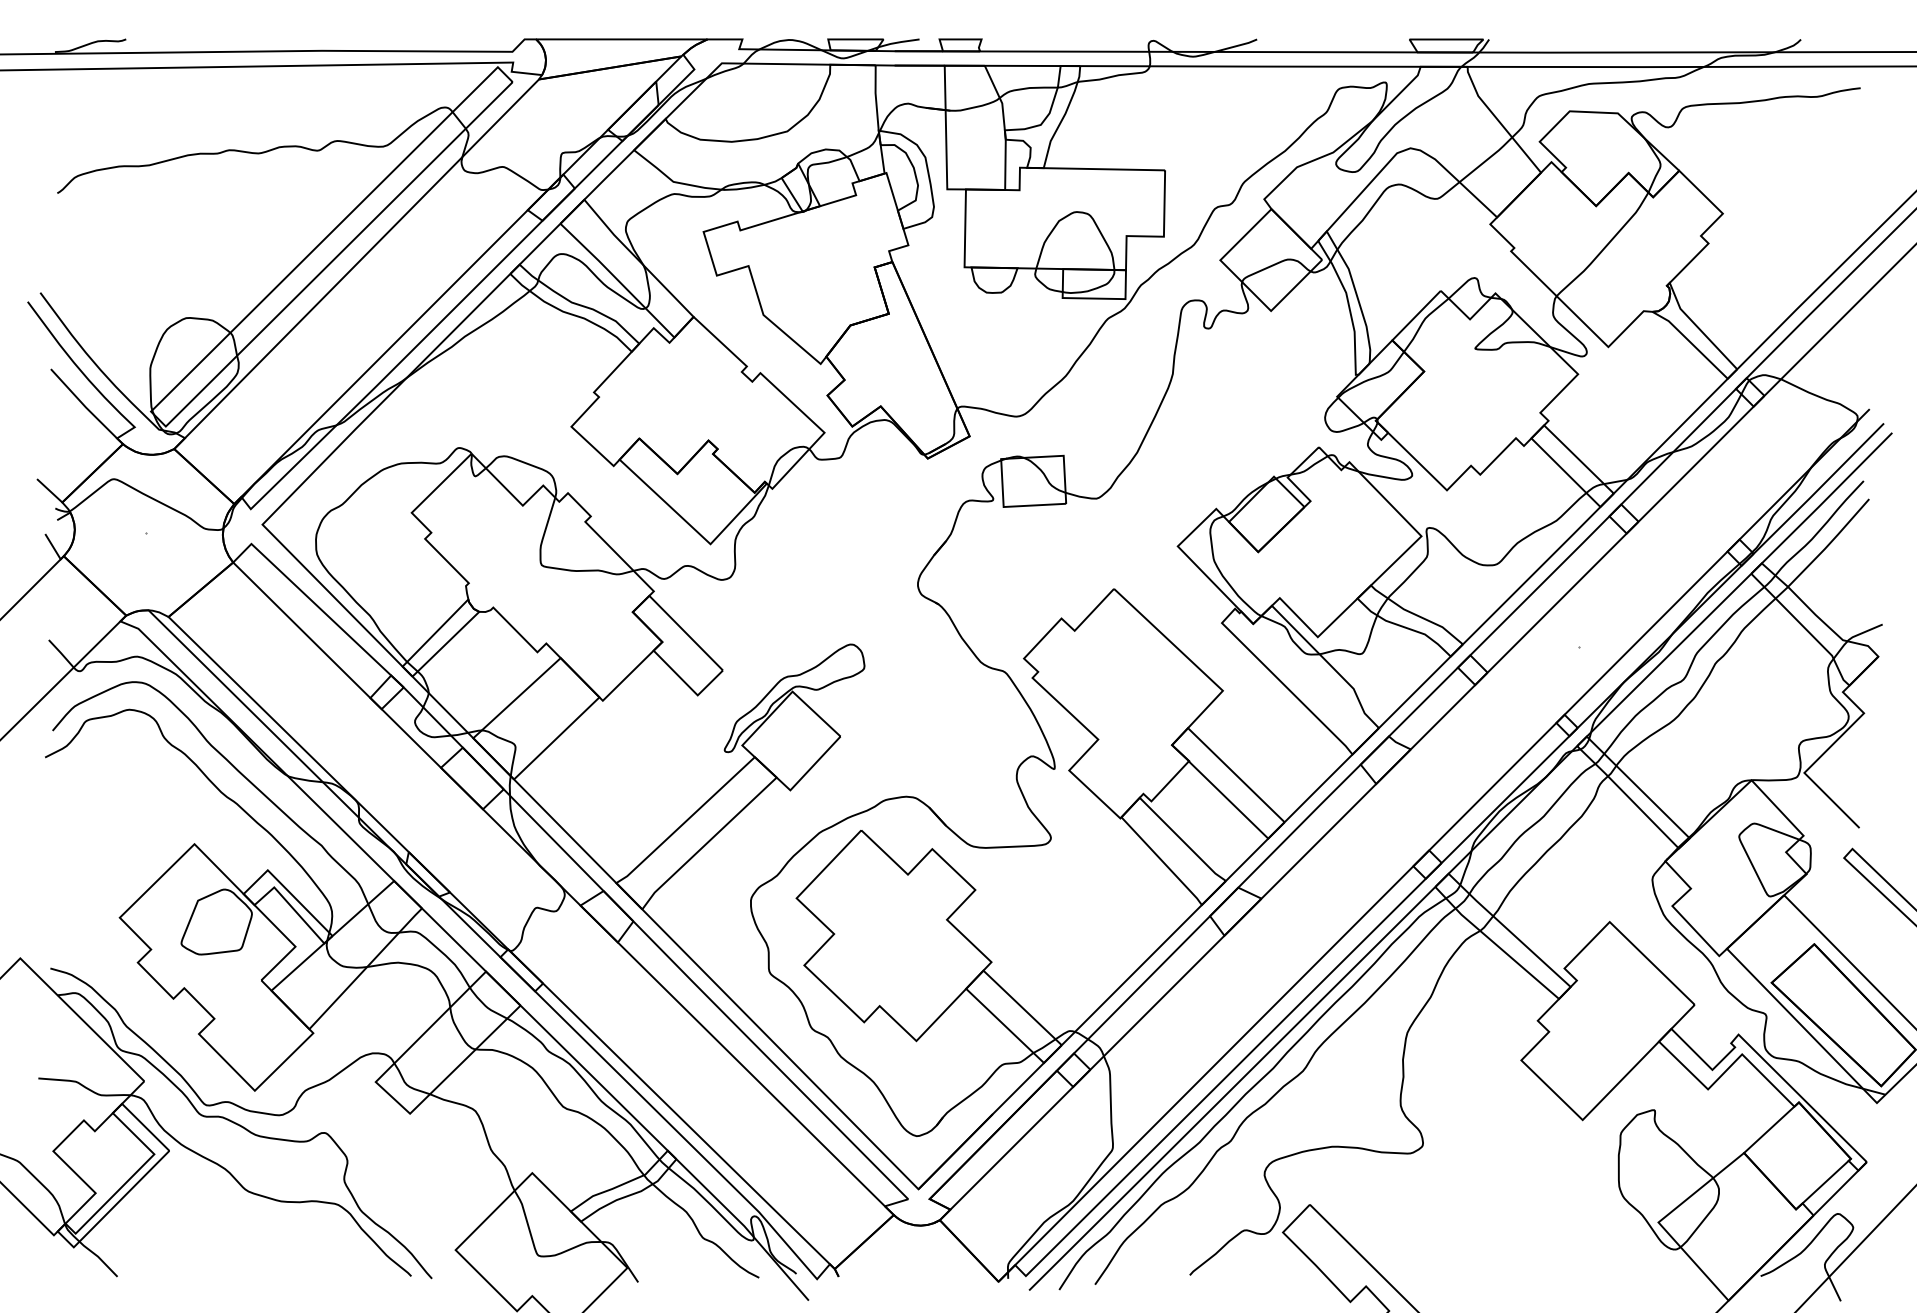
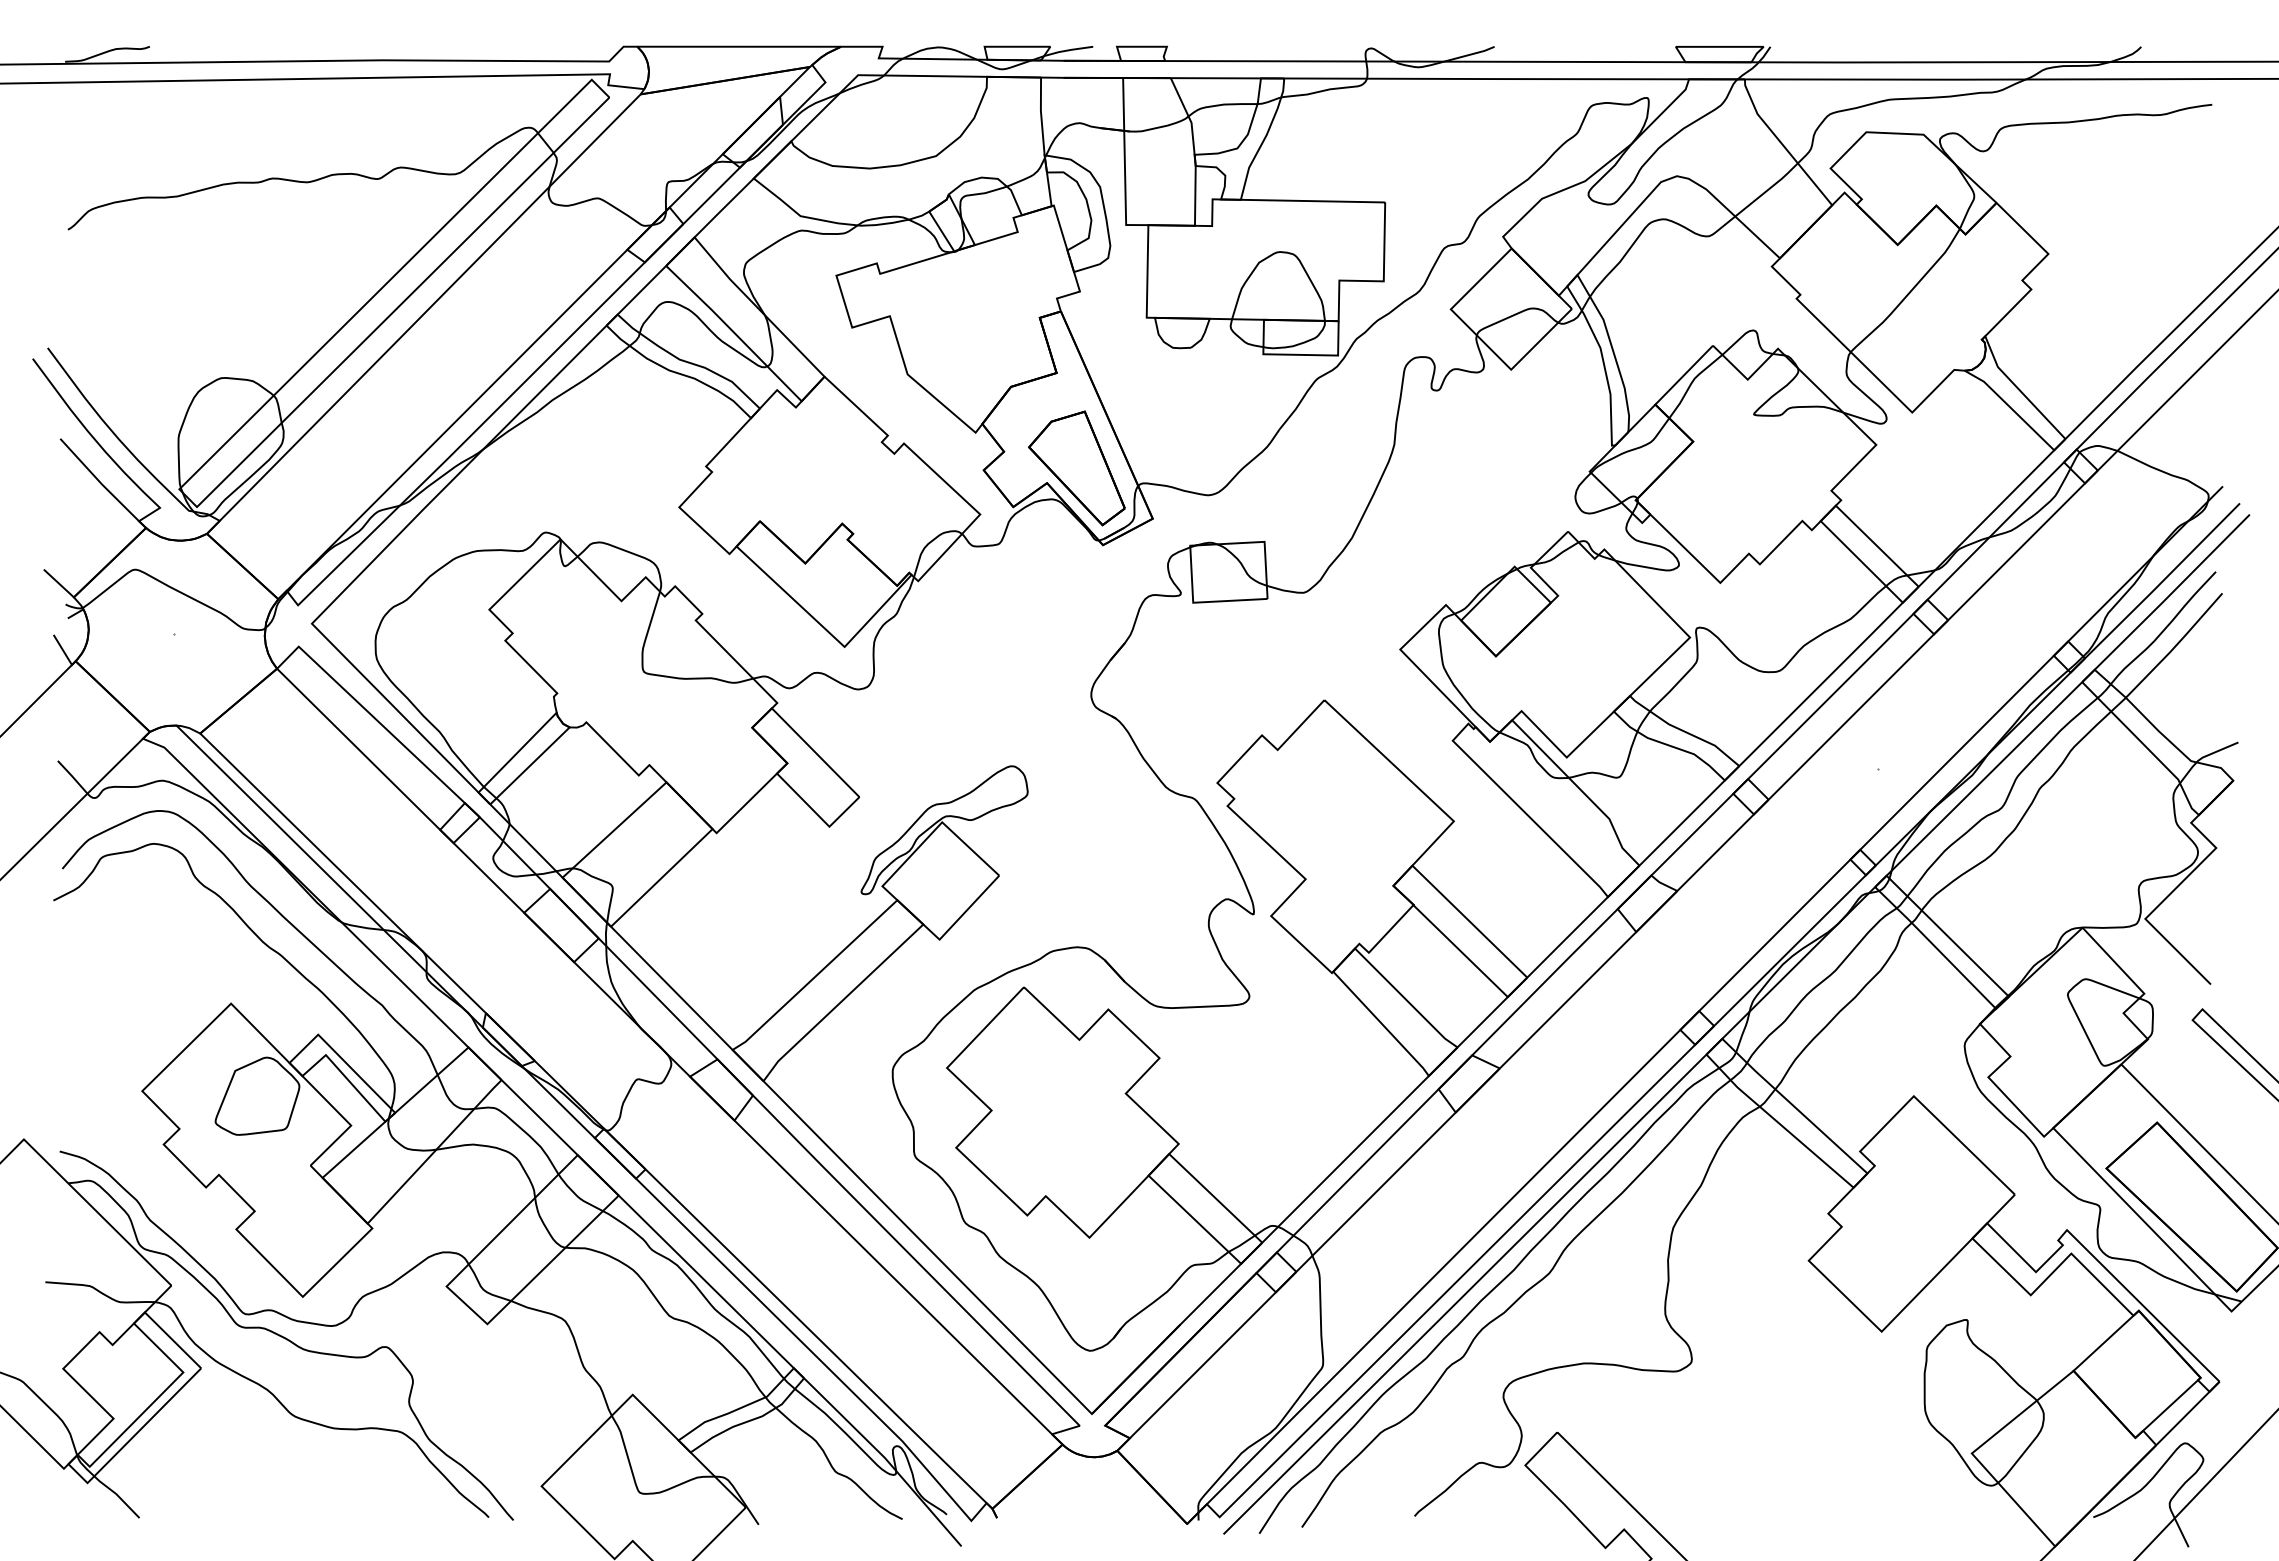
part: (905, 394) -> (1076, 468), added

